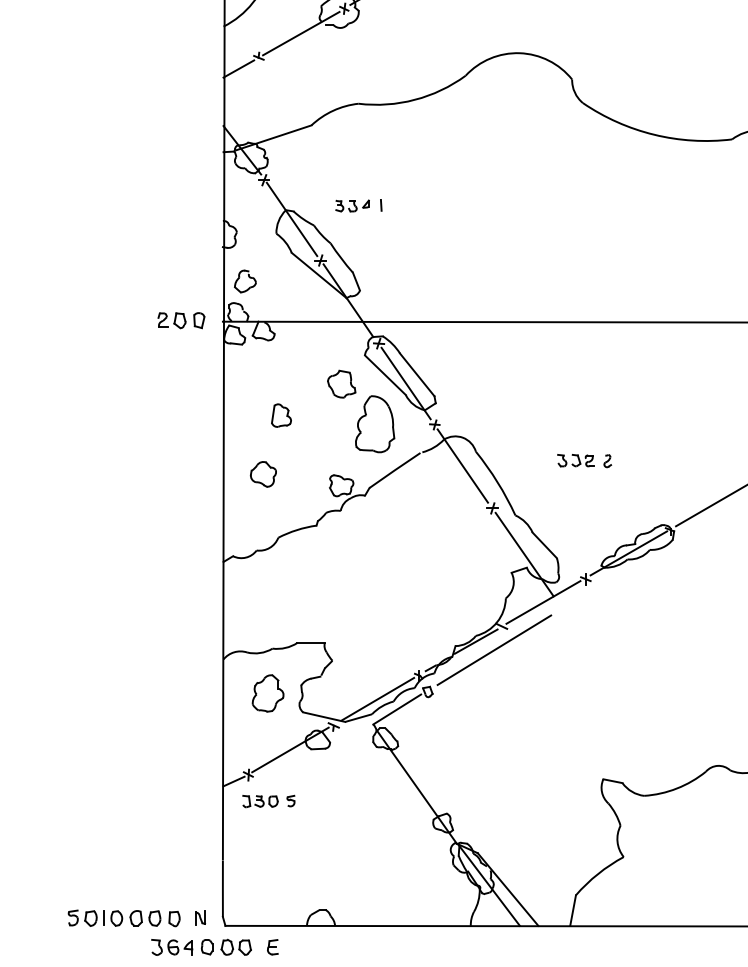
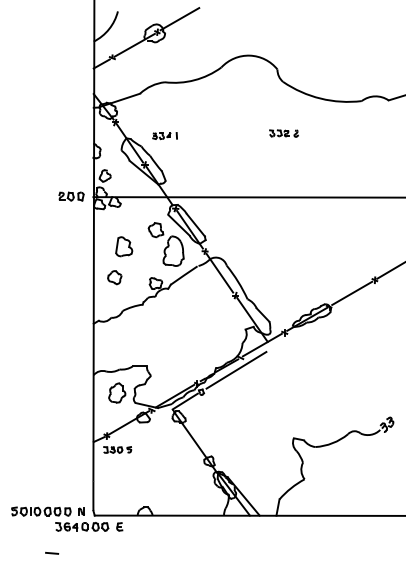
part: (281, 415) -> (124, 246), size x1.6
part: (583, 460) -> (283, 133), moved

